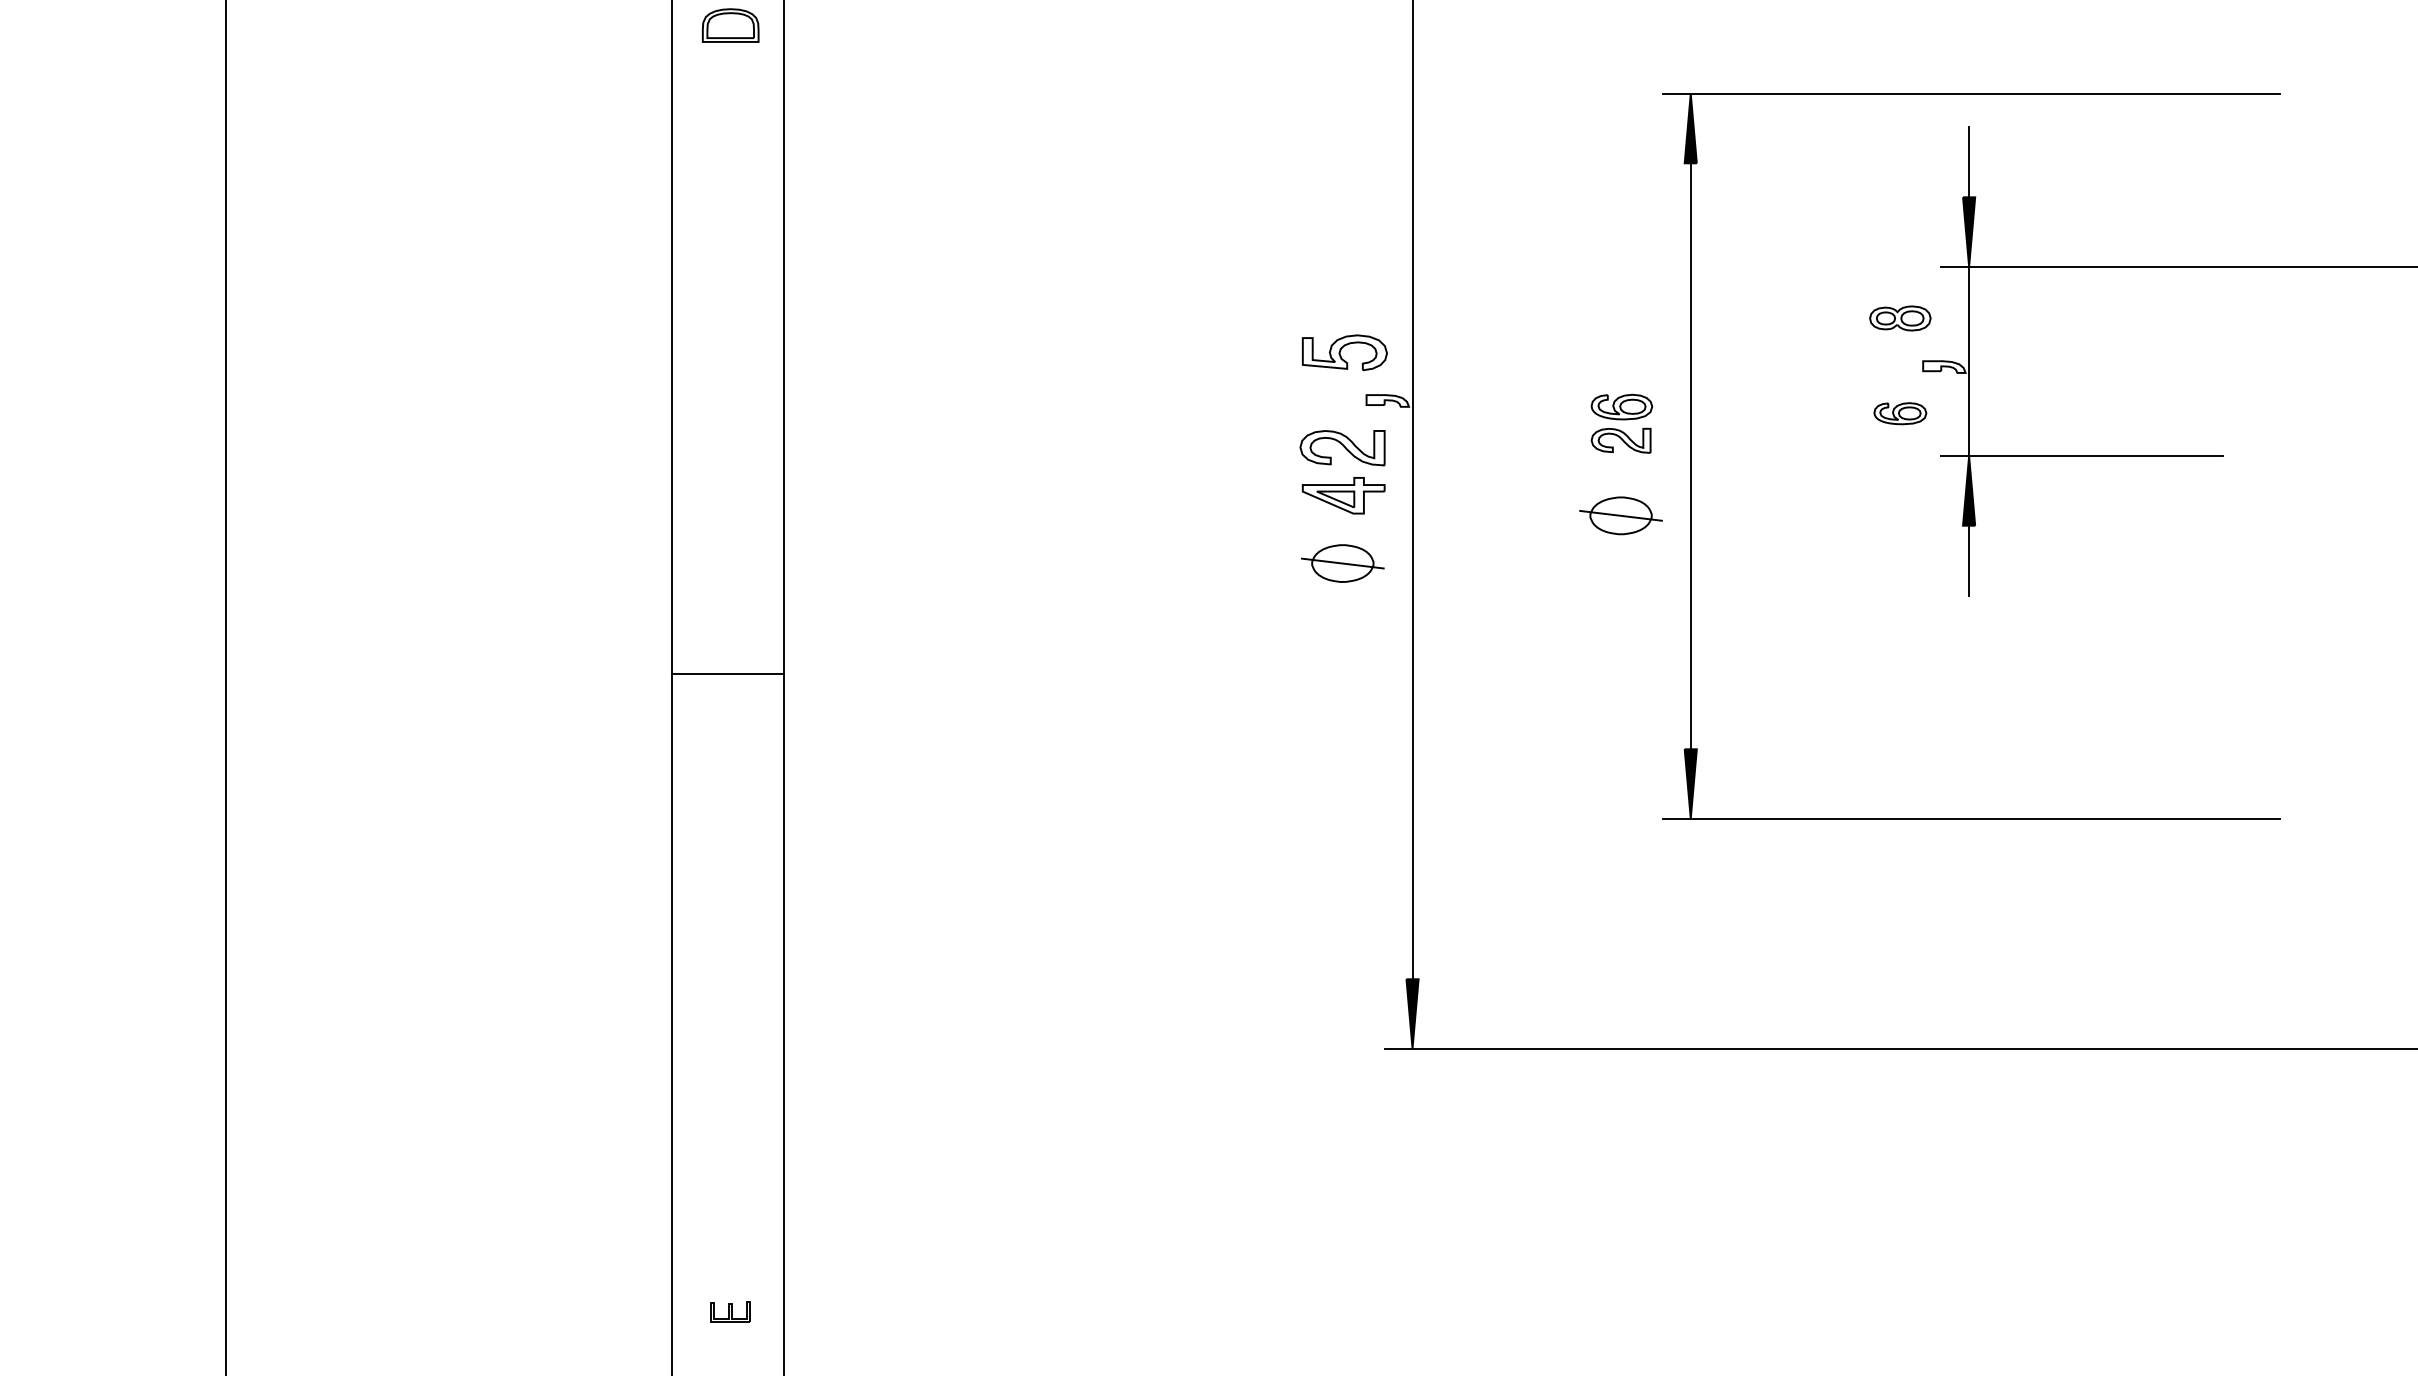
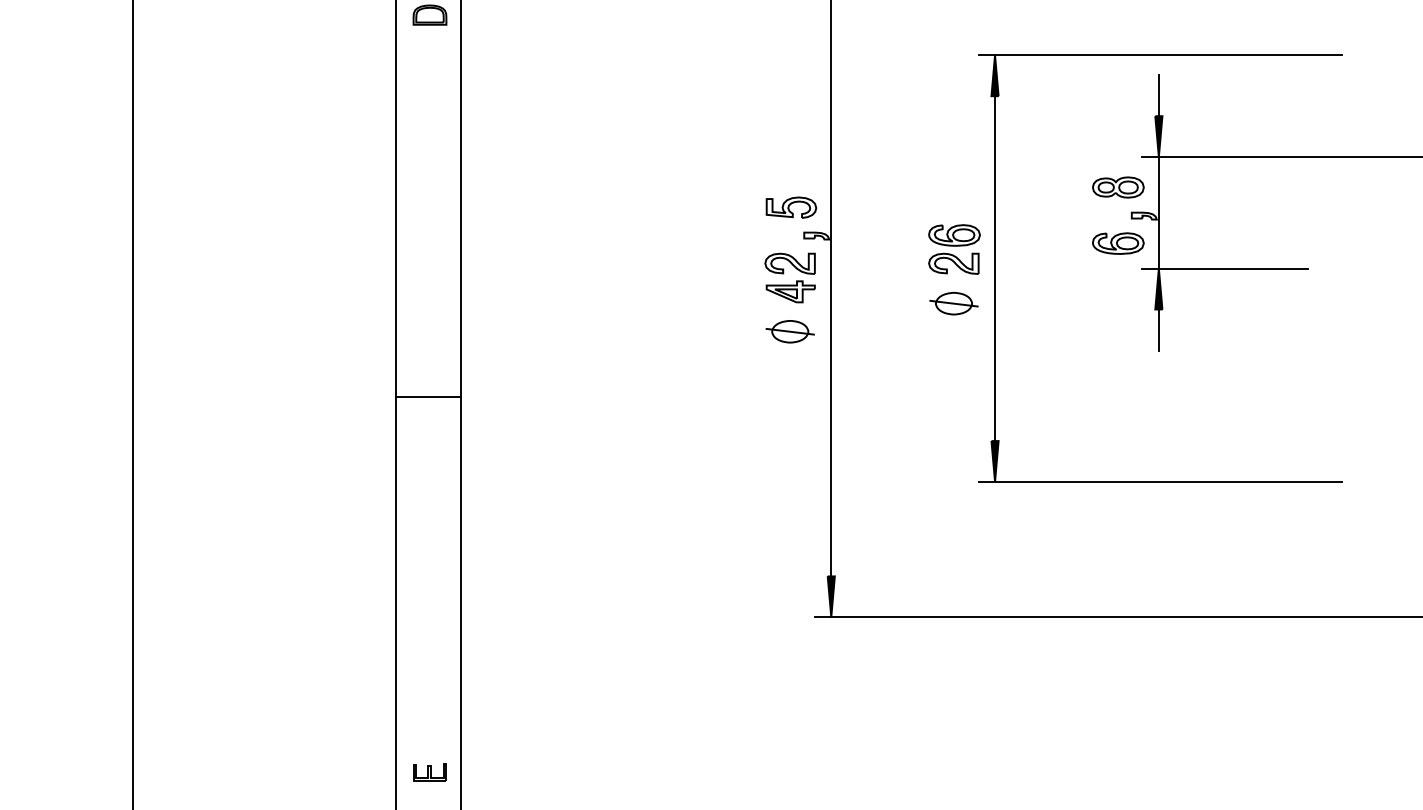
part: (1900, 318) -> (1118, 187), size x1.43
part: (1900, 413) -> (1118, 243), size x1.67
part: (1621, 423) -> (954, 249), size x1.43
part: (729, 1312) -> (429, 772), size x1.43

